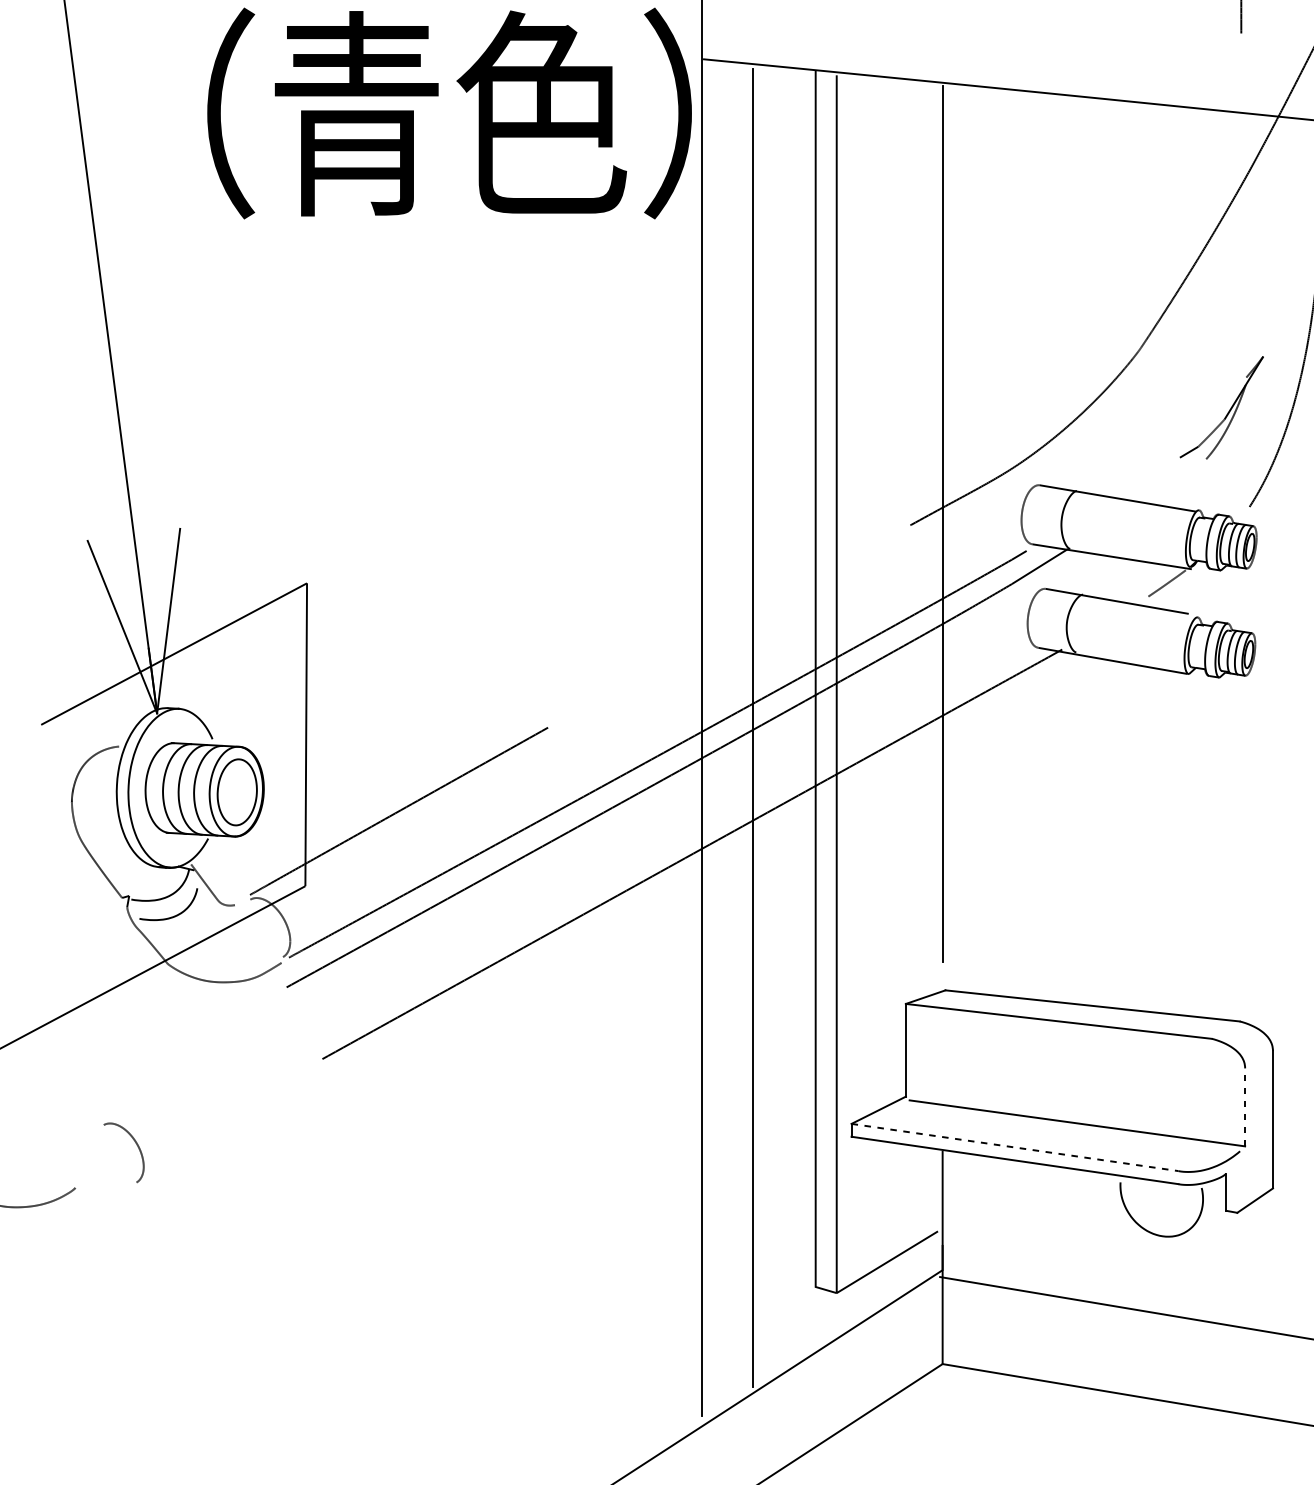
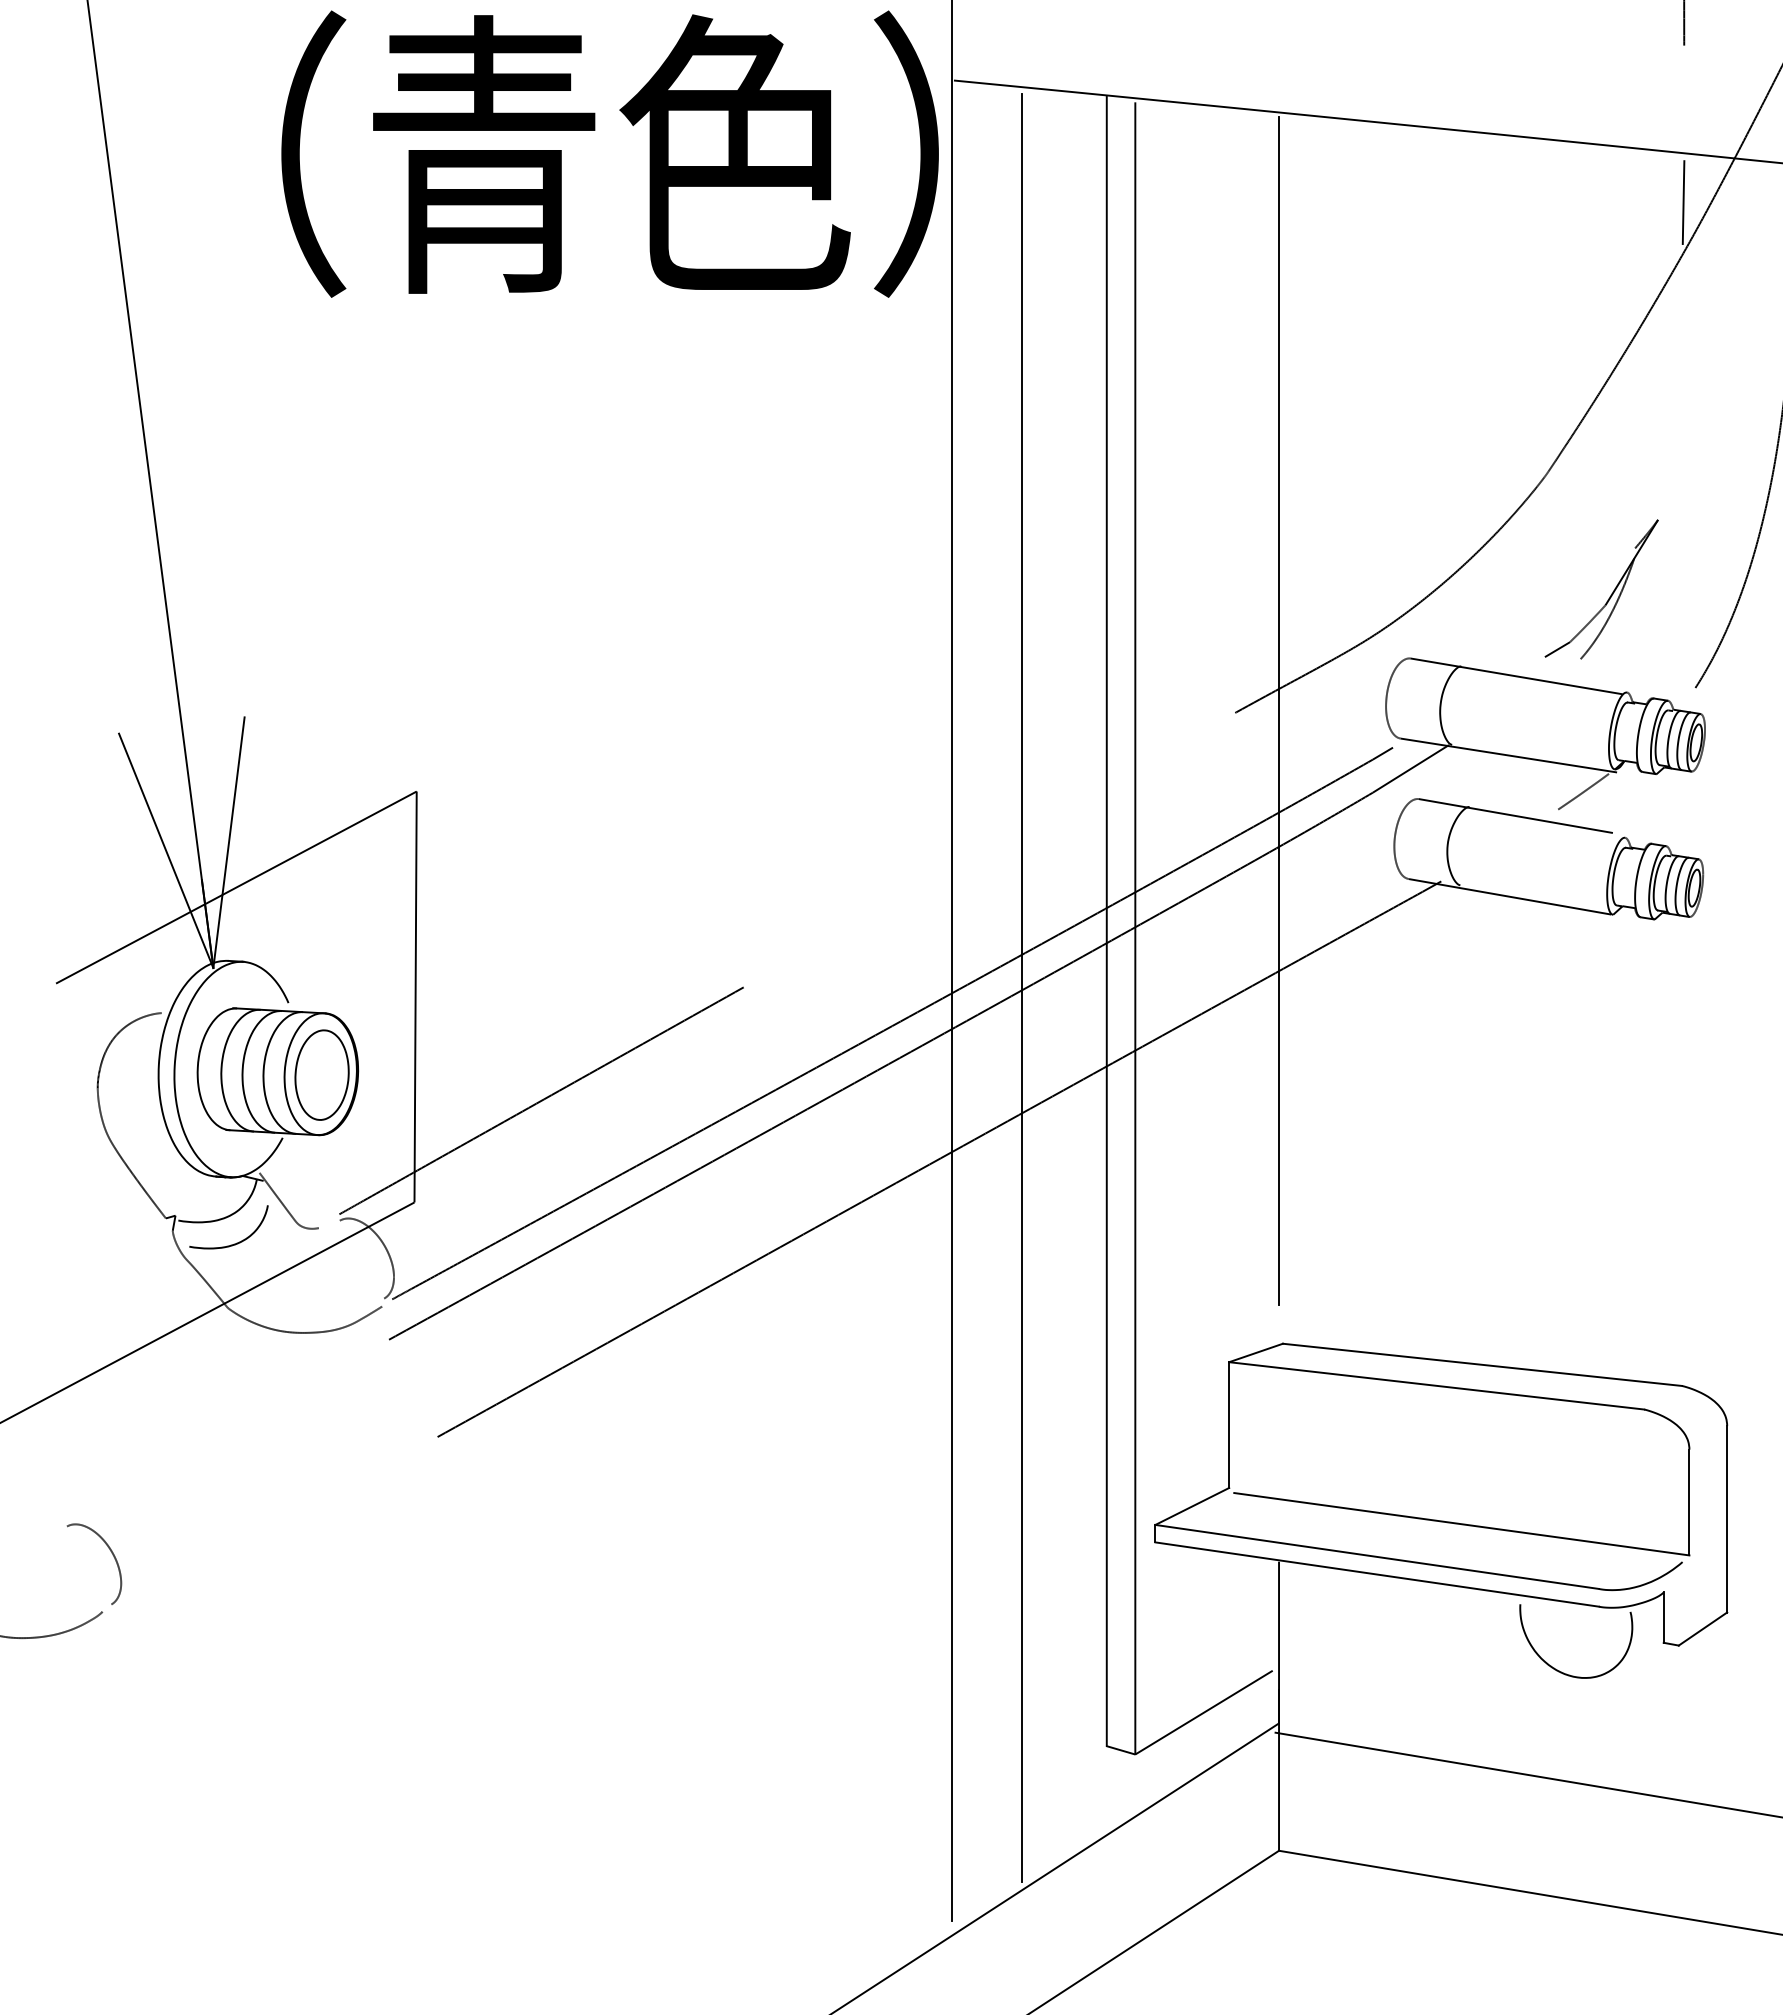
line: (1240, 149) -> (1683, 202), added
part: (1227, 413) -> (1609, 596), moved
line: (1245, 1107) -> (1689, 1502), dashed -> solid
curve: (137, 1146) -> (112, 1555), moved
line: (1015, 1147) -> (1377, 1556), dashed -> solid

